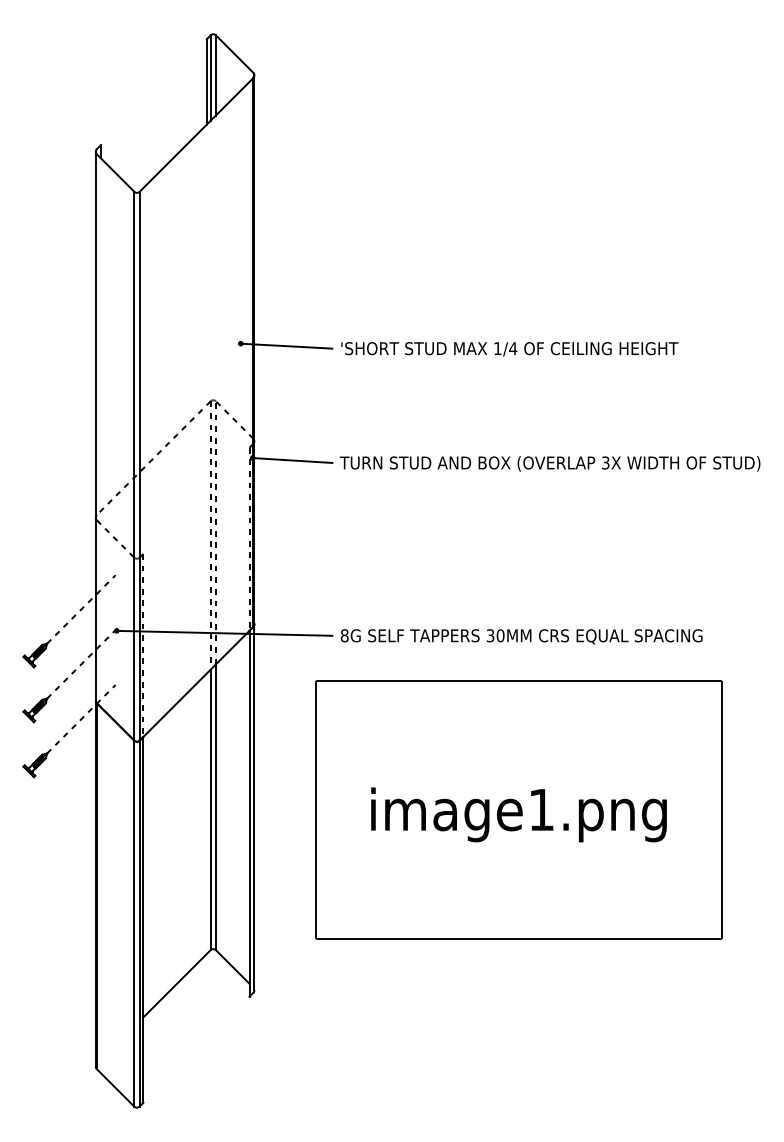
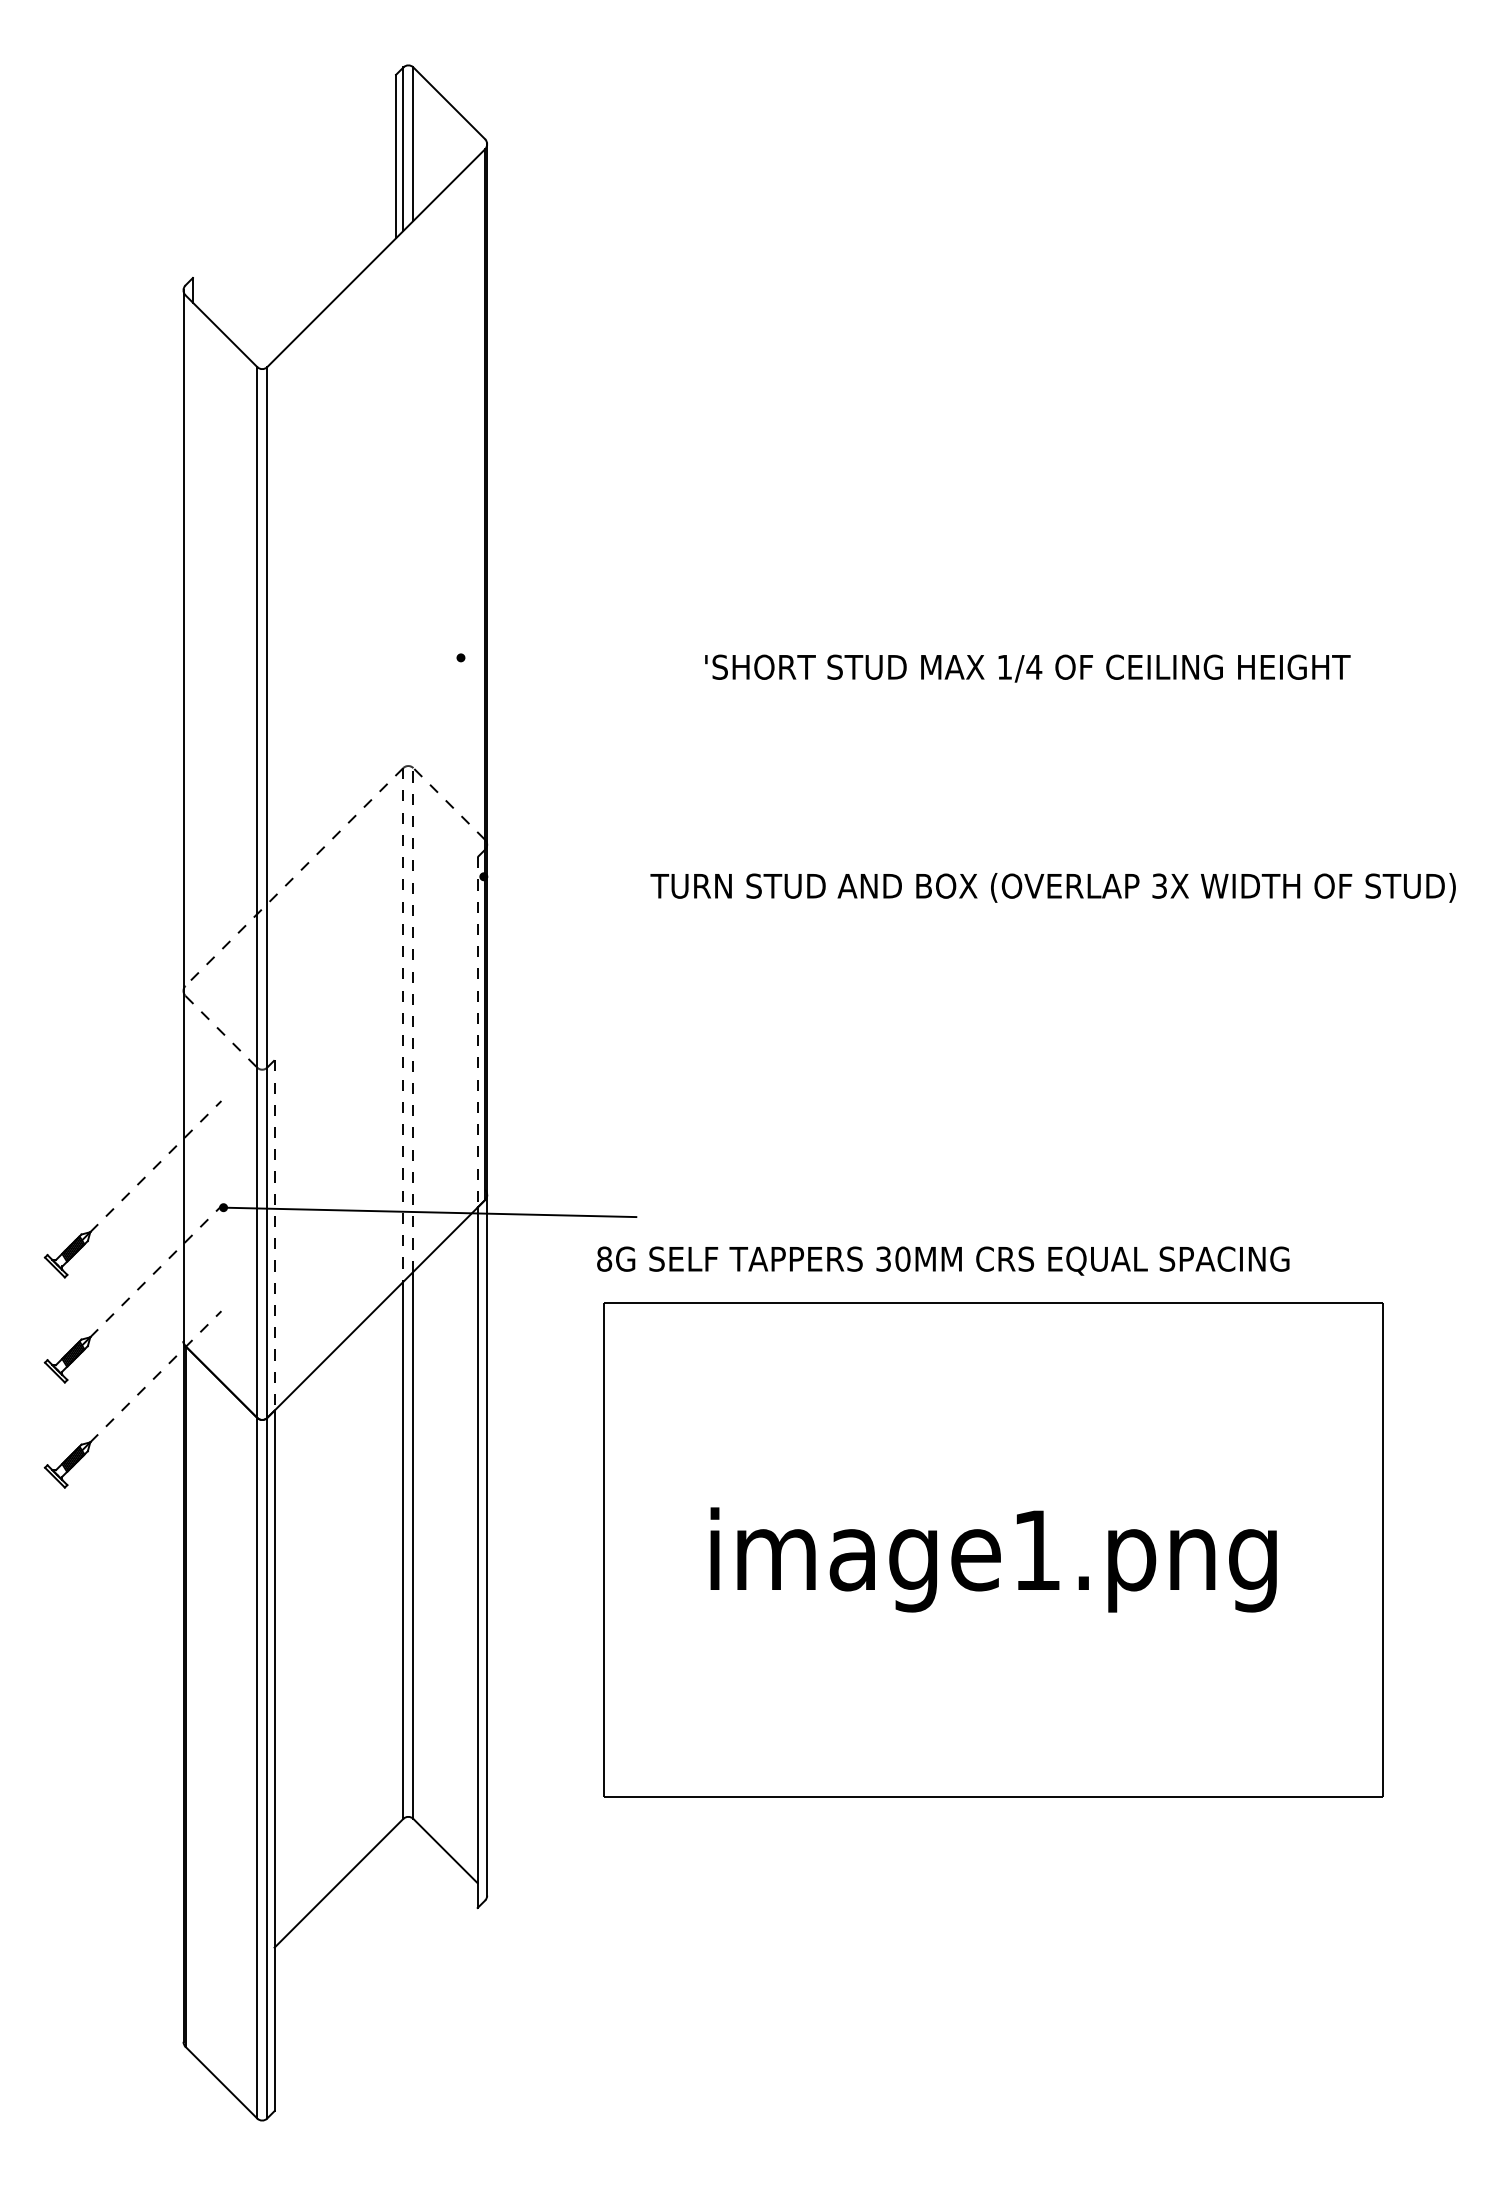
line: (286, 345) -> (548, 661), removed
text: (509, 349) -> (1027, 668), moved
line: (292, 460) -> (560, 881), removed
text: (521, 636) -> (942, 1260), moved

